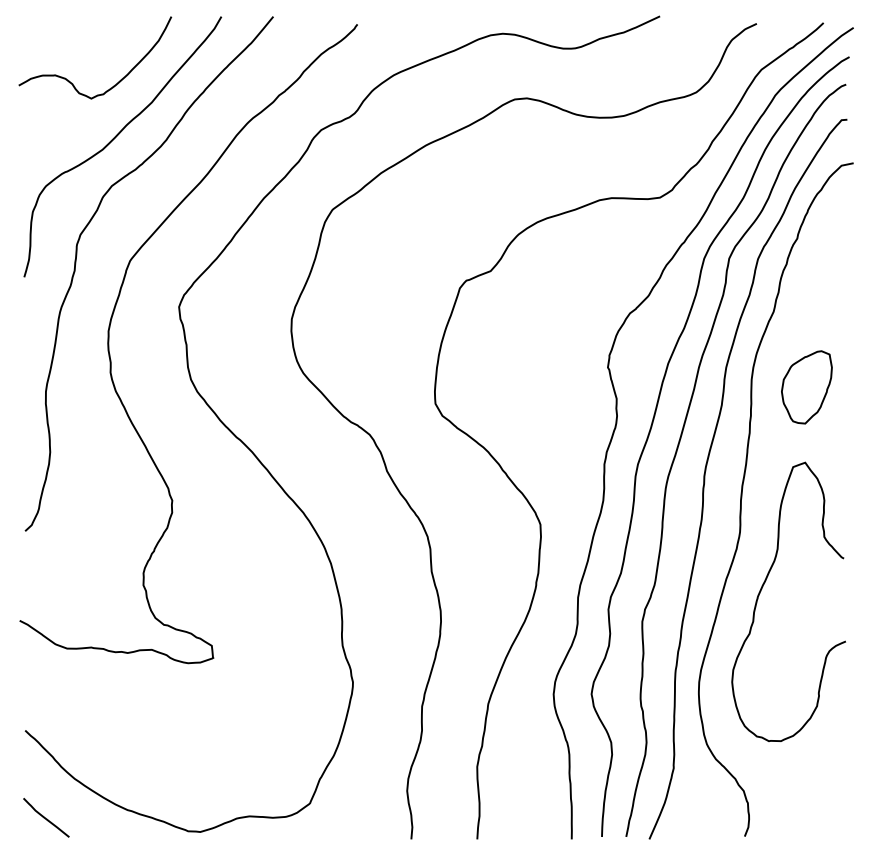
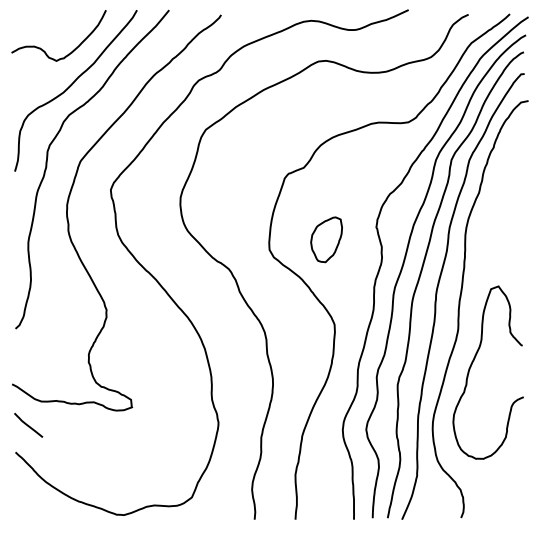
part: (806, 386) -> (326, 239), moved
line: (46, 816) -> (28, 424), moved

